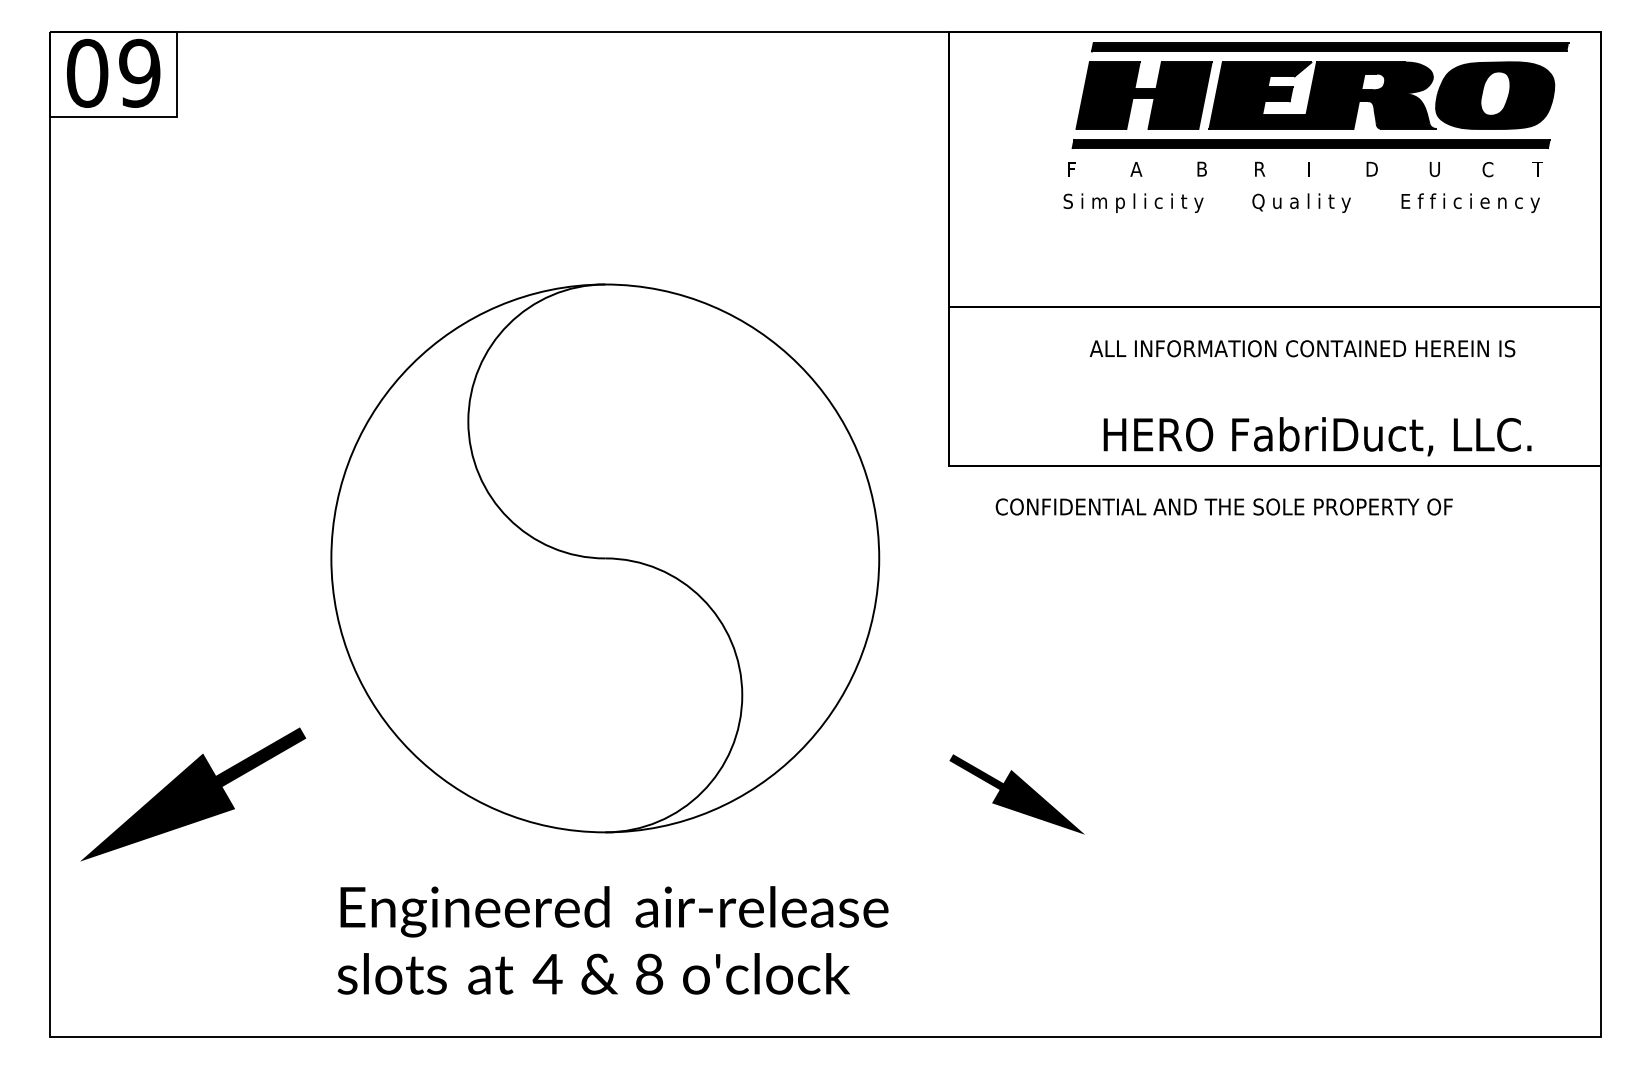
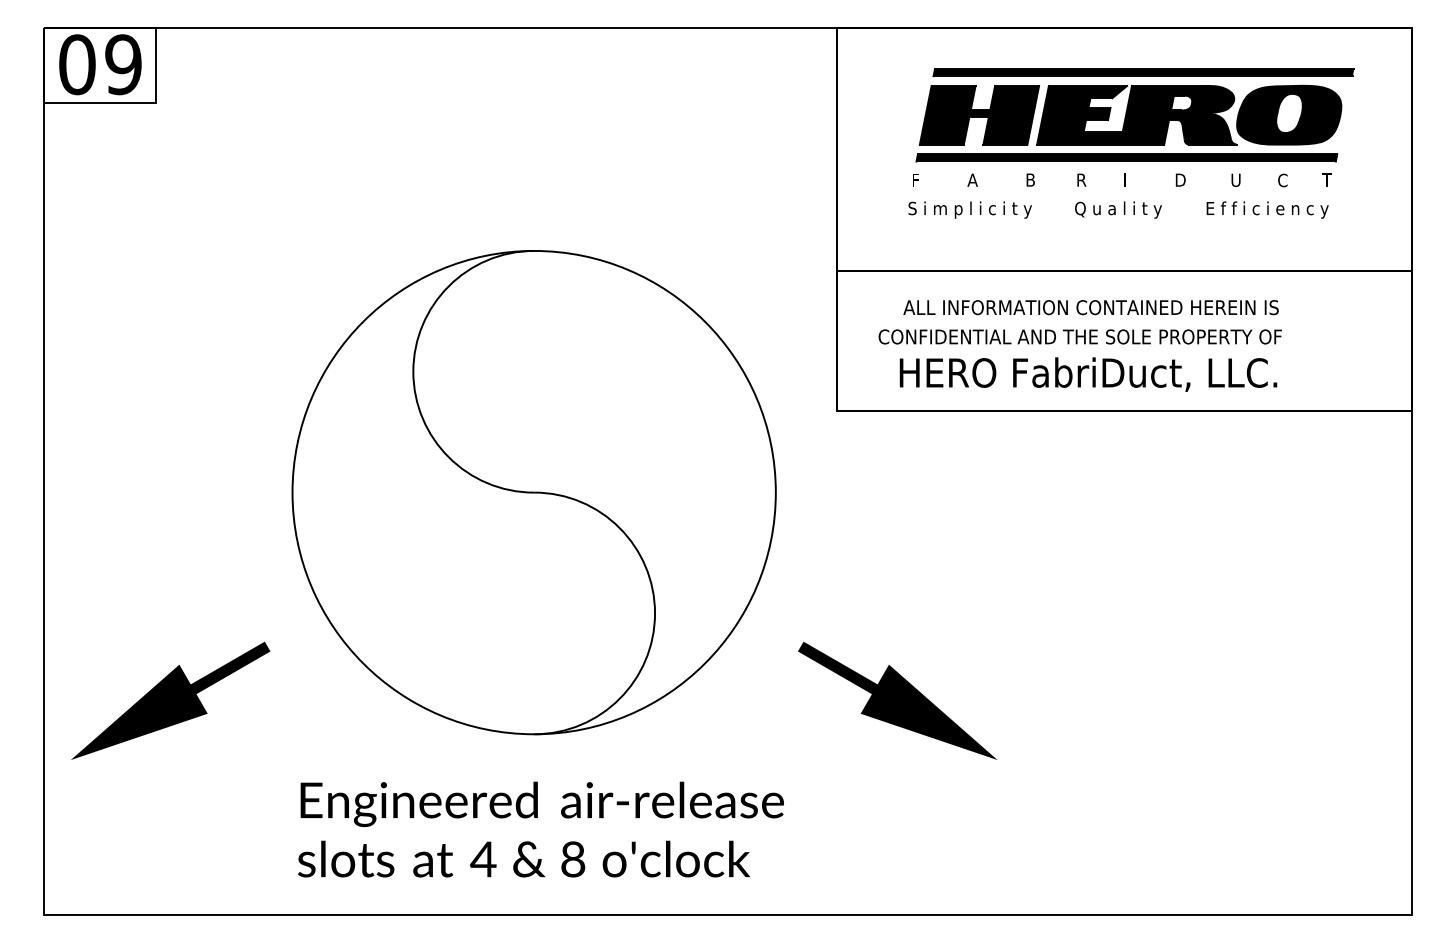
part: (1316, 127) -> (1131, 143), moved
text: (1302, 348) -> (1091, 307), moved
text: (1317, 436) -> (1088, 374), moved
text: (1223, 506) -> (1079, 336), moved
part: (1016, 794) -> (896, 700), size x1.67

